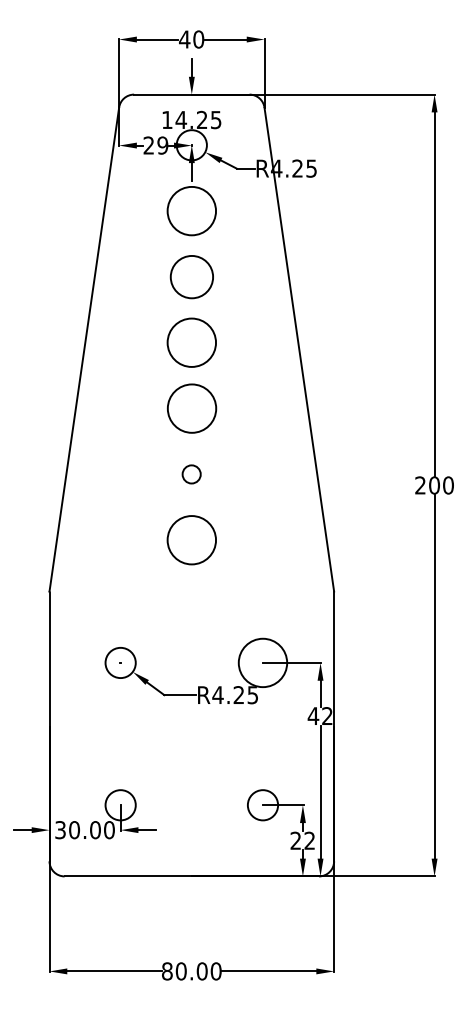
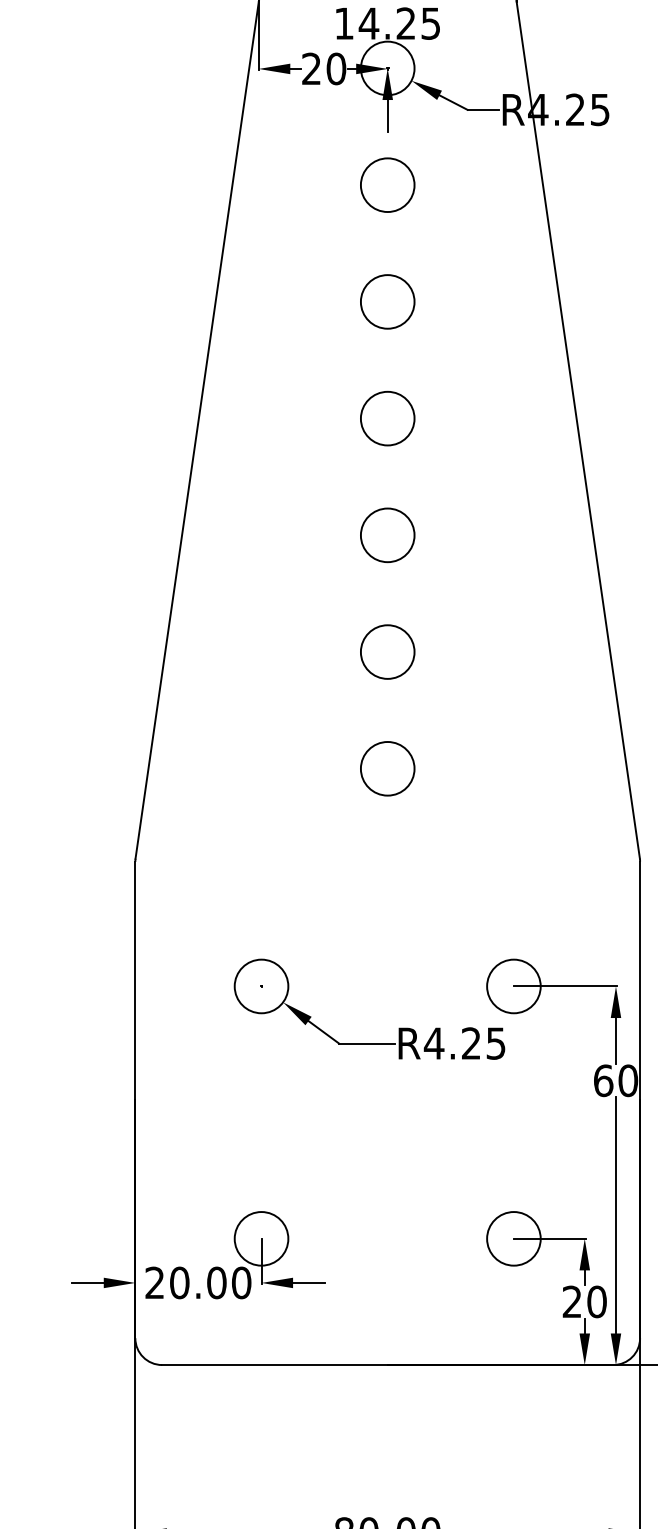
text: (162, 145) -> (335, 68), 29 -> 20
circle: (191, 211) -> (387, 185), size x0.62
circle: (191, 276) -> (387, 301), size x0.71
circle: (191, 342) -> (387, 418), size x0.62
circle: (191, 408) -> (387, 535), size x0.62
circle: (191, 474) -> (387, 652), size x1.67
circle: (191, 540) -> (387, 769), size x0.62
circle: (262, 662) -> (513, 985), size x0.62
text: (319, 716) -> (614, 1081), 42 -> 60
text: (60, 830) -> (154, 1283), 30.00 -> 20.00
text: (309, 840) -> (596, 1301), 22 -> 20

